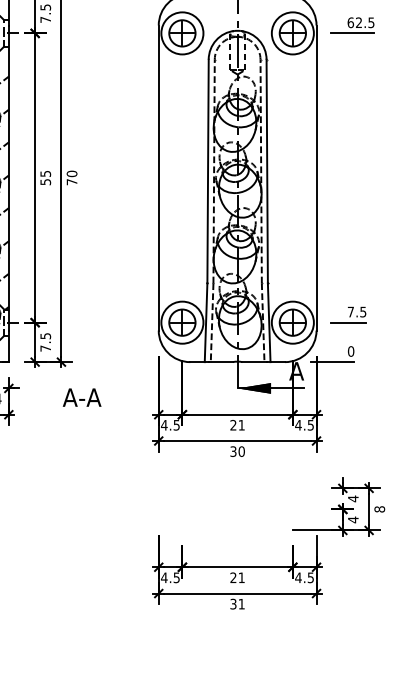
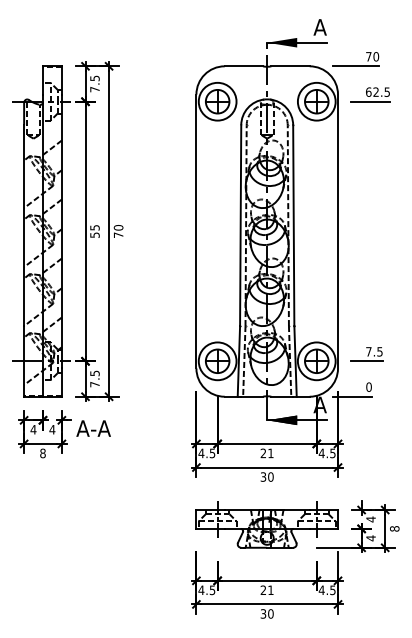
text: (81, 397) -> (93, 428), moved
part: (236, 504) -> (266, 524), added
text: (241, 603) -> (270, 613), 31 -> 30

